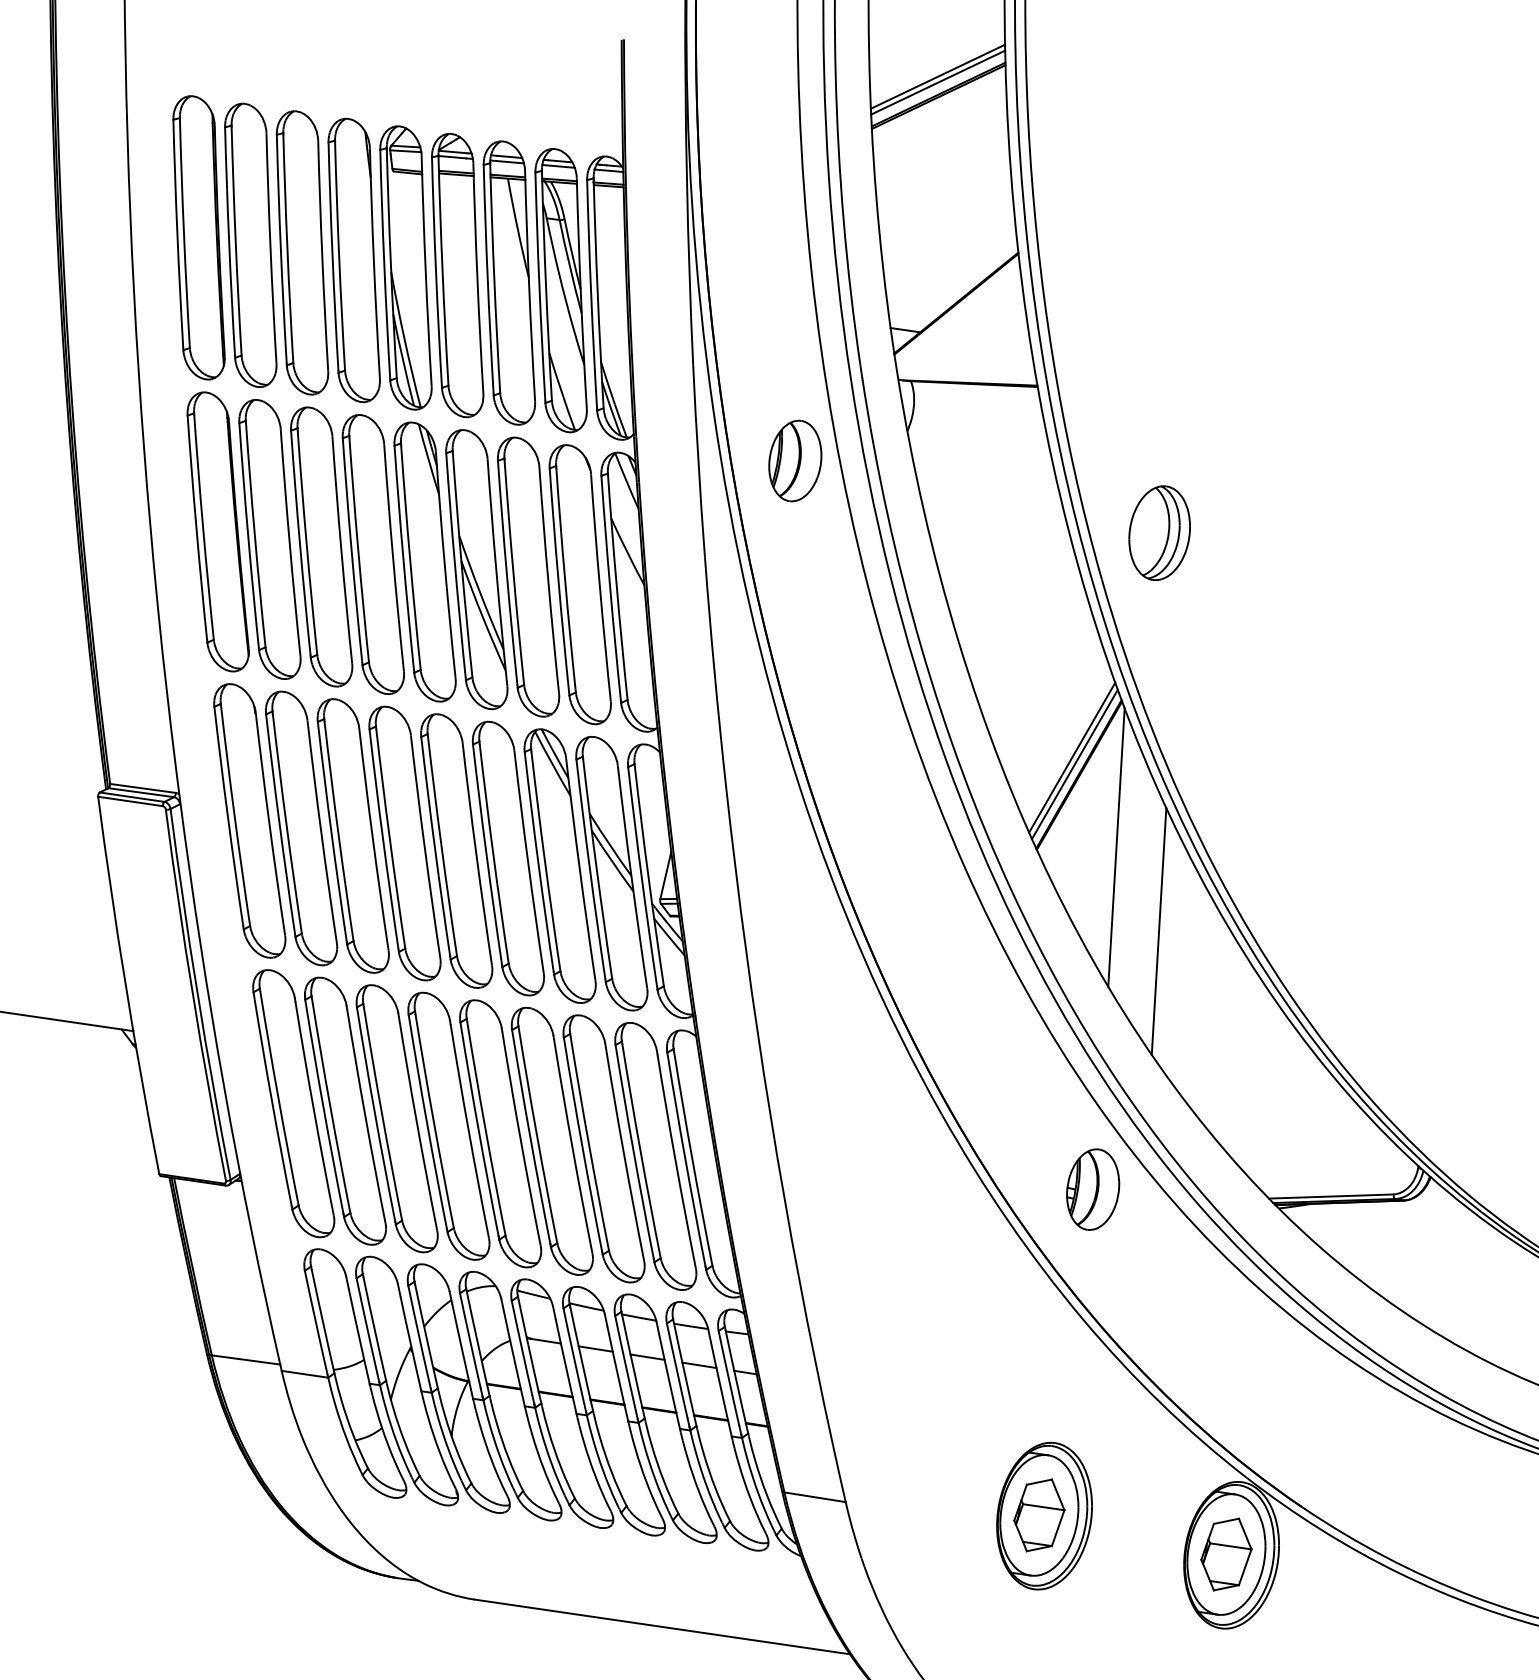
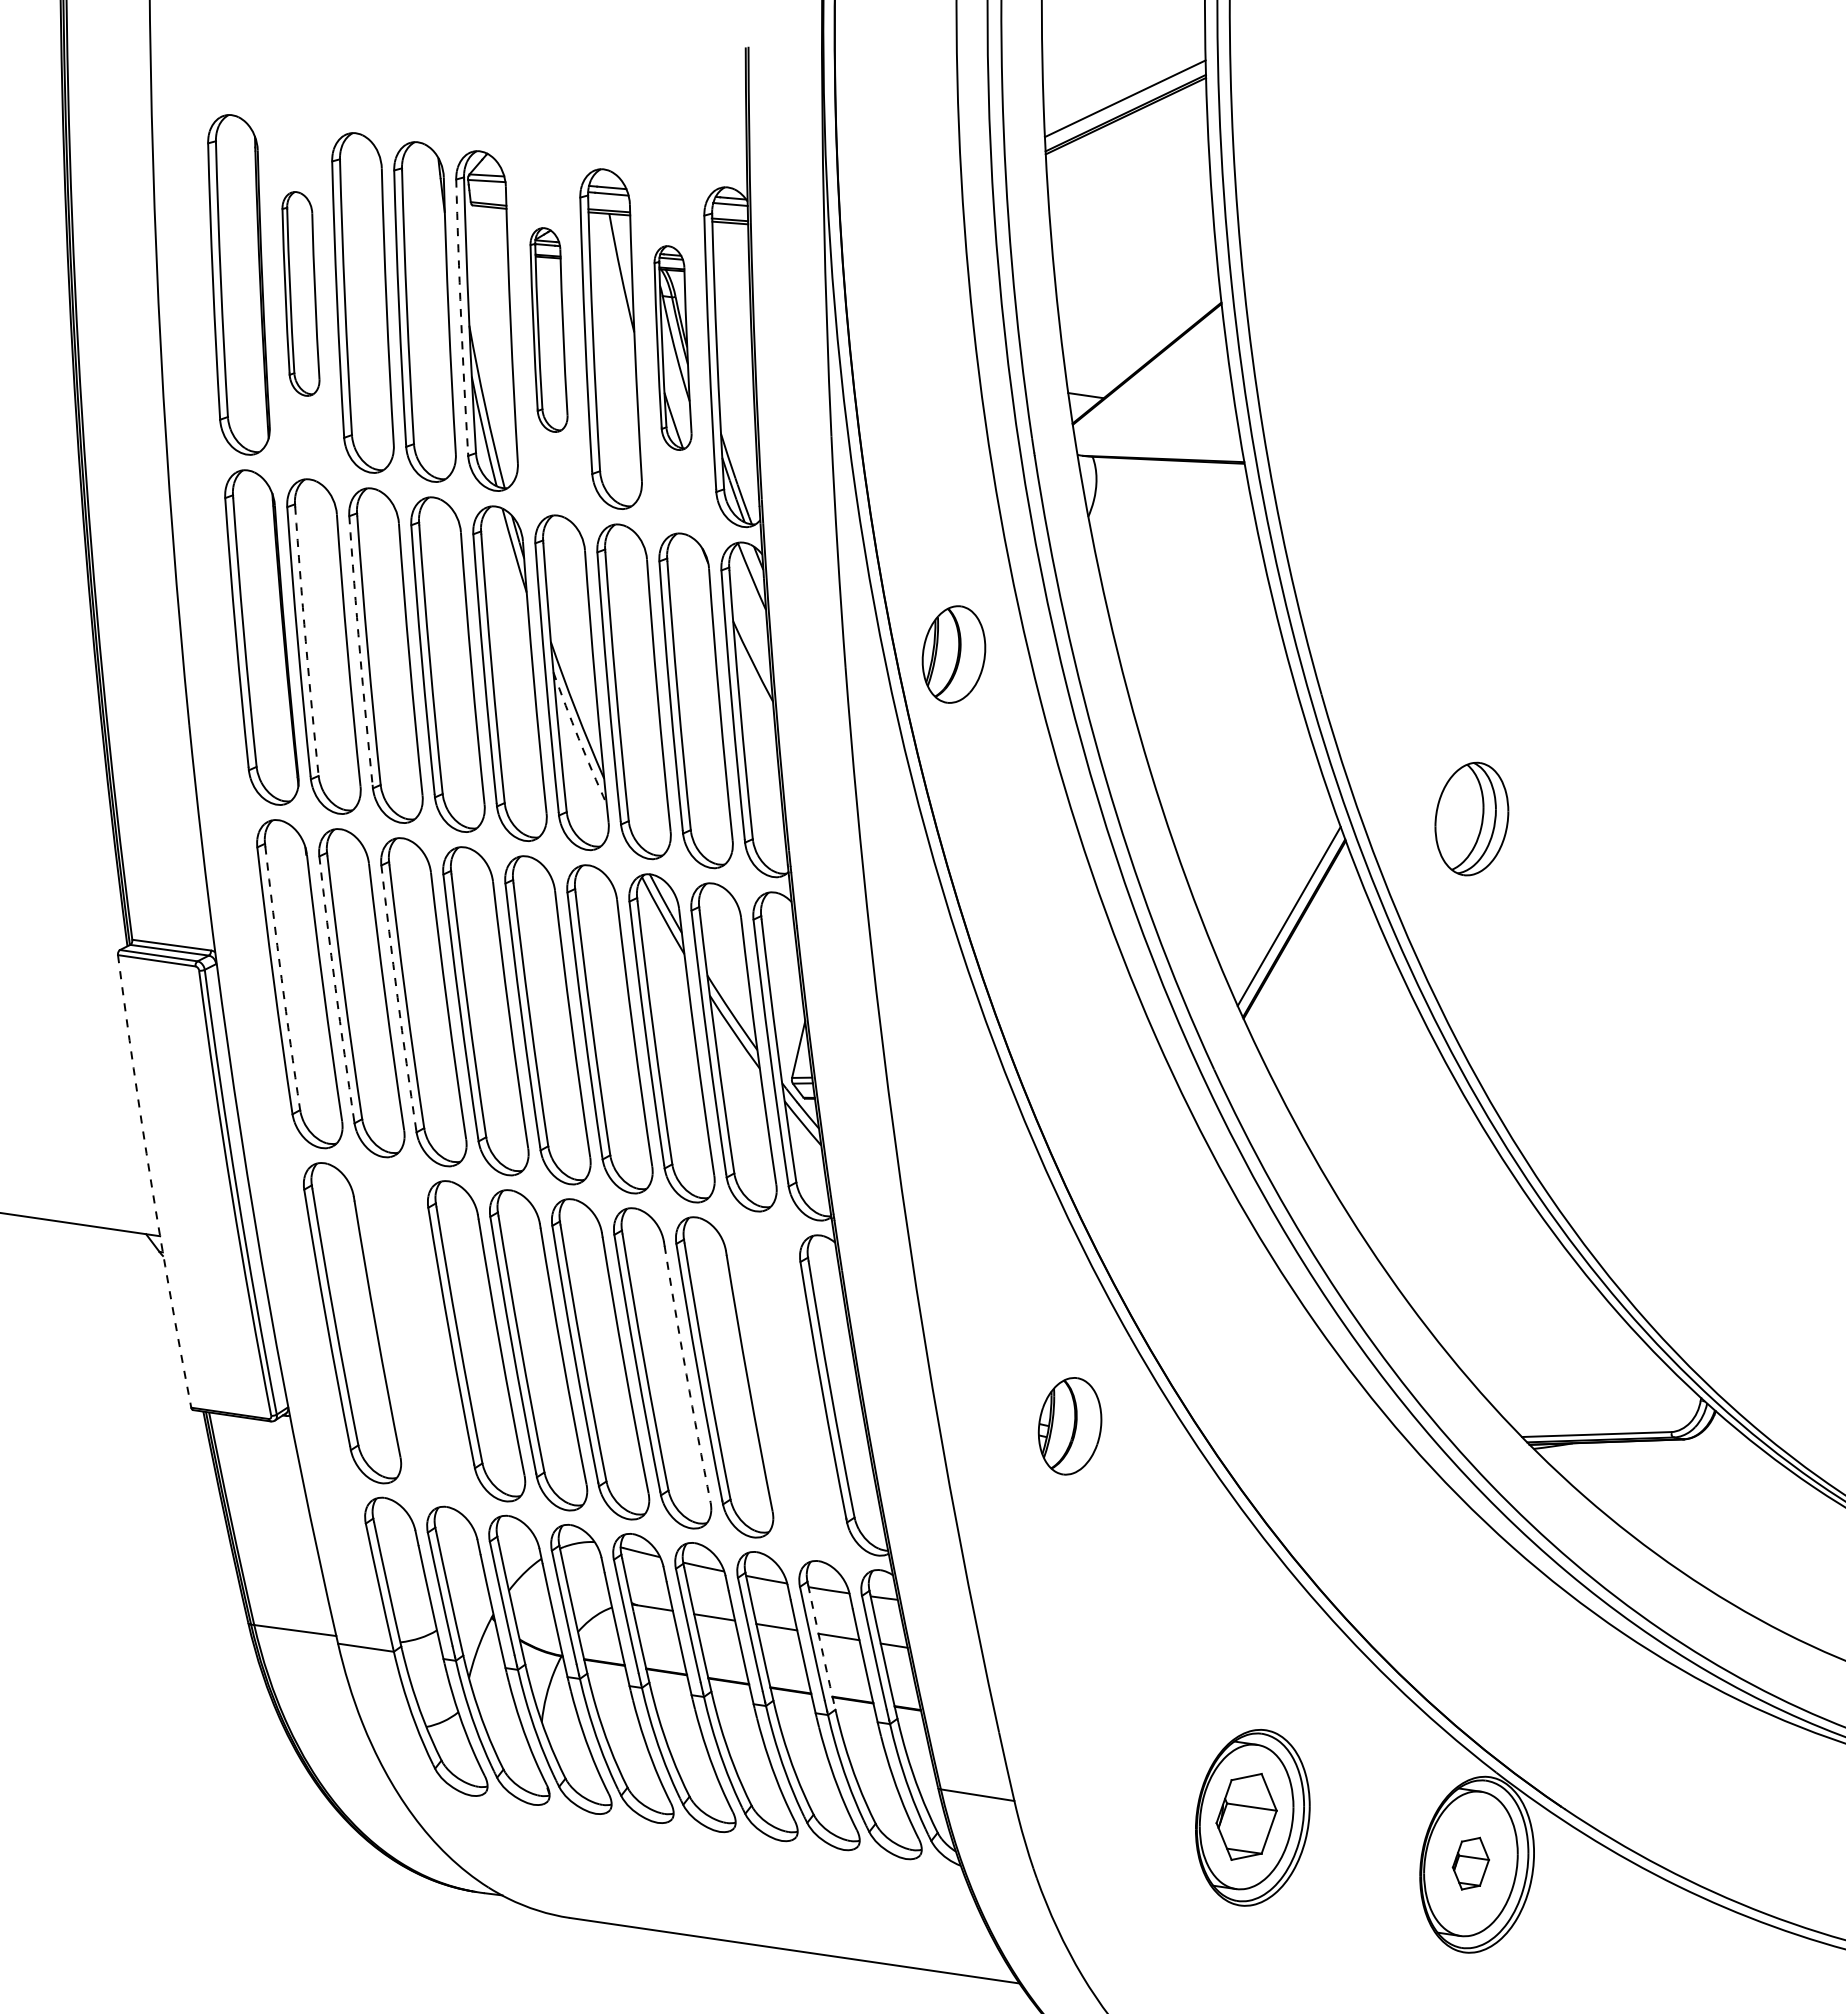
line: (937, 76) -> (1124, 91), removed
part: (250, 245) -> (300, 293), size x0.6
arc: (384, 264) -> (461, 316), solid -> dashed
part: (457, 275) -> (548, 329), size x0.6
part: (560, 290) -> (672, 347), size x0.6
part: (794, 460) -> (953, 654), moved
part: (1159, 532) -> (1471, 818), moved
arc: (254, 535) -> (305, 641), solid -> dashed
arc: (299, 543) -> (359, 651), solid -> dashed
arc: (482, 616) -> (578, 738), solid -> dashed
line: (1071, 757) -> (1285, 908), removed
arc: (234, 816) -> (281, 978), solid -> dashed
arc: (279, 824) -> (335, 988), solid -> dashed
arc: (331, 832) -> (397, 997), solid -> dashed
line: (1115, 847) -> (1338, 1016), removed
line: (1158, 931) -> (1389, 1116), removed
arc: (126, 986) -> (151, 1182), solid -> dashed
part: (345, 1111) -> (414, 1332), removed
arc: (572, 1146) -> (686, 1374), solid -> dashed
part: (655, 1156) -> (786, 1386), removed
part: (1092, 1189) -> (1069, 1426), moved
arc: (684, 1374) -> (821, 1647), solid -> dashed
part: (1226, 1554) -> (1470, 1863), size x0.6

